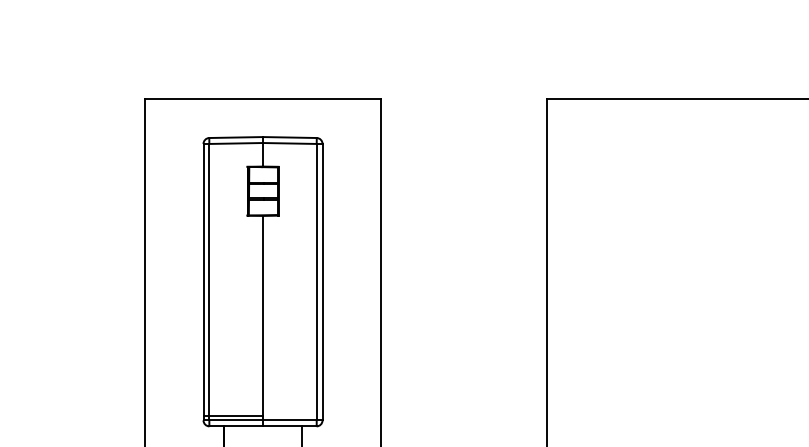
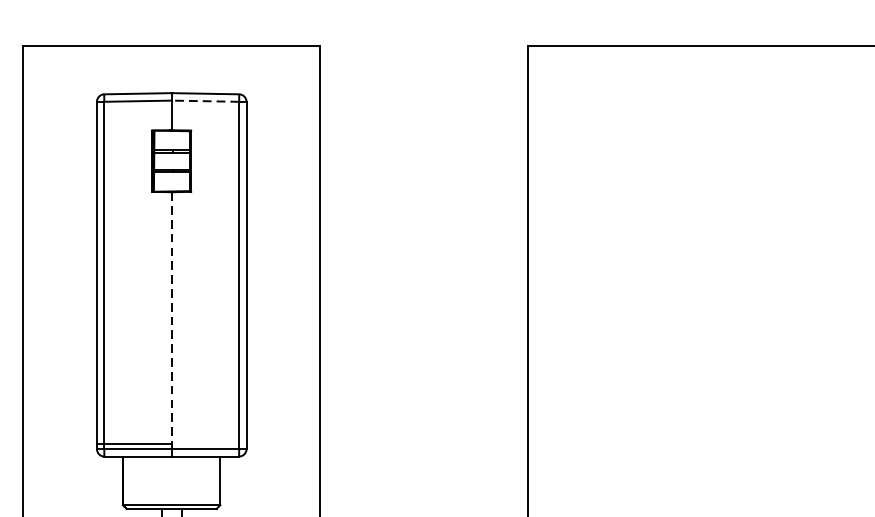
line: (289, 143) -> (204, 101), solid -> dashed
line: (263, 316) -> (172, 318), solid -> dashed

